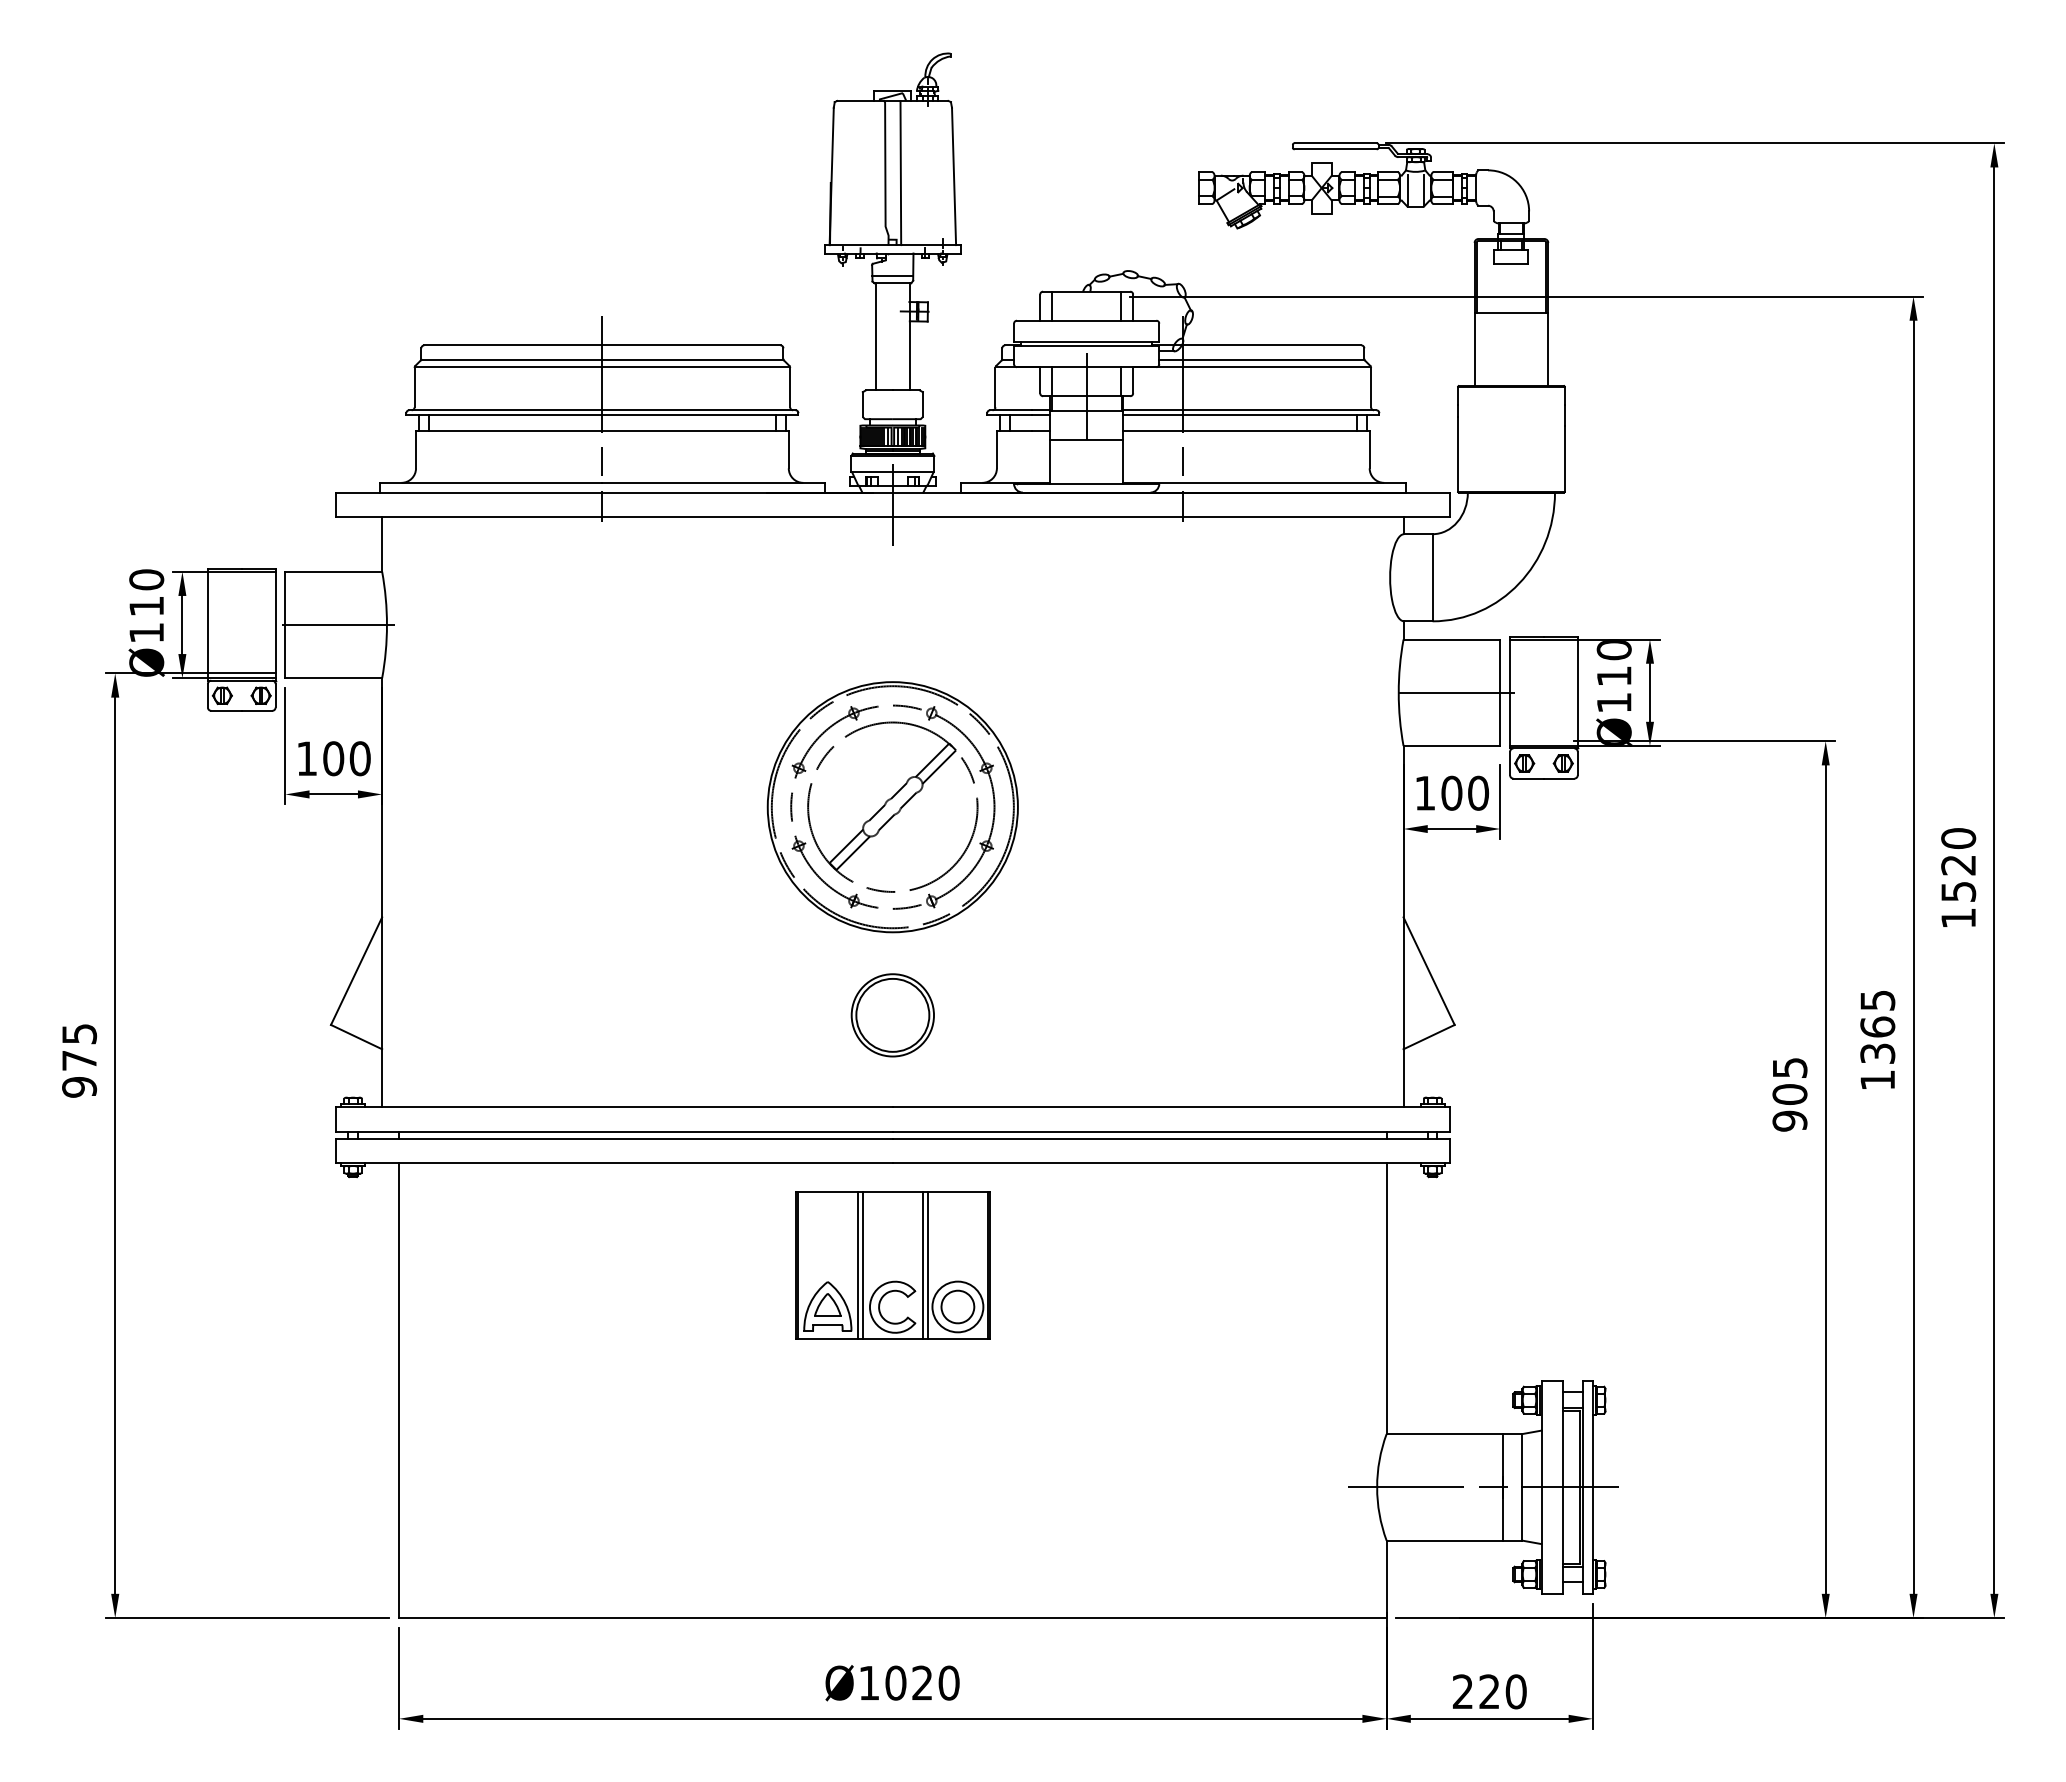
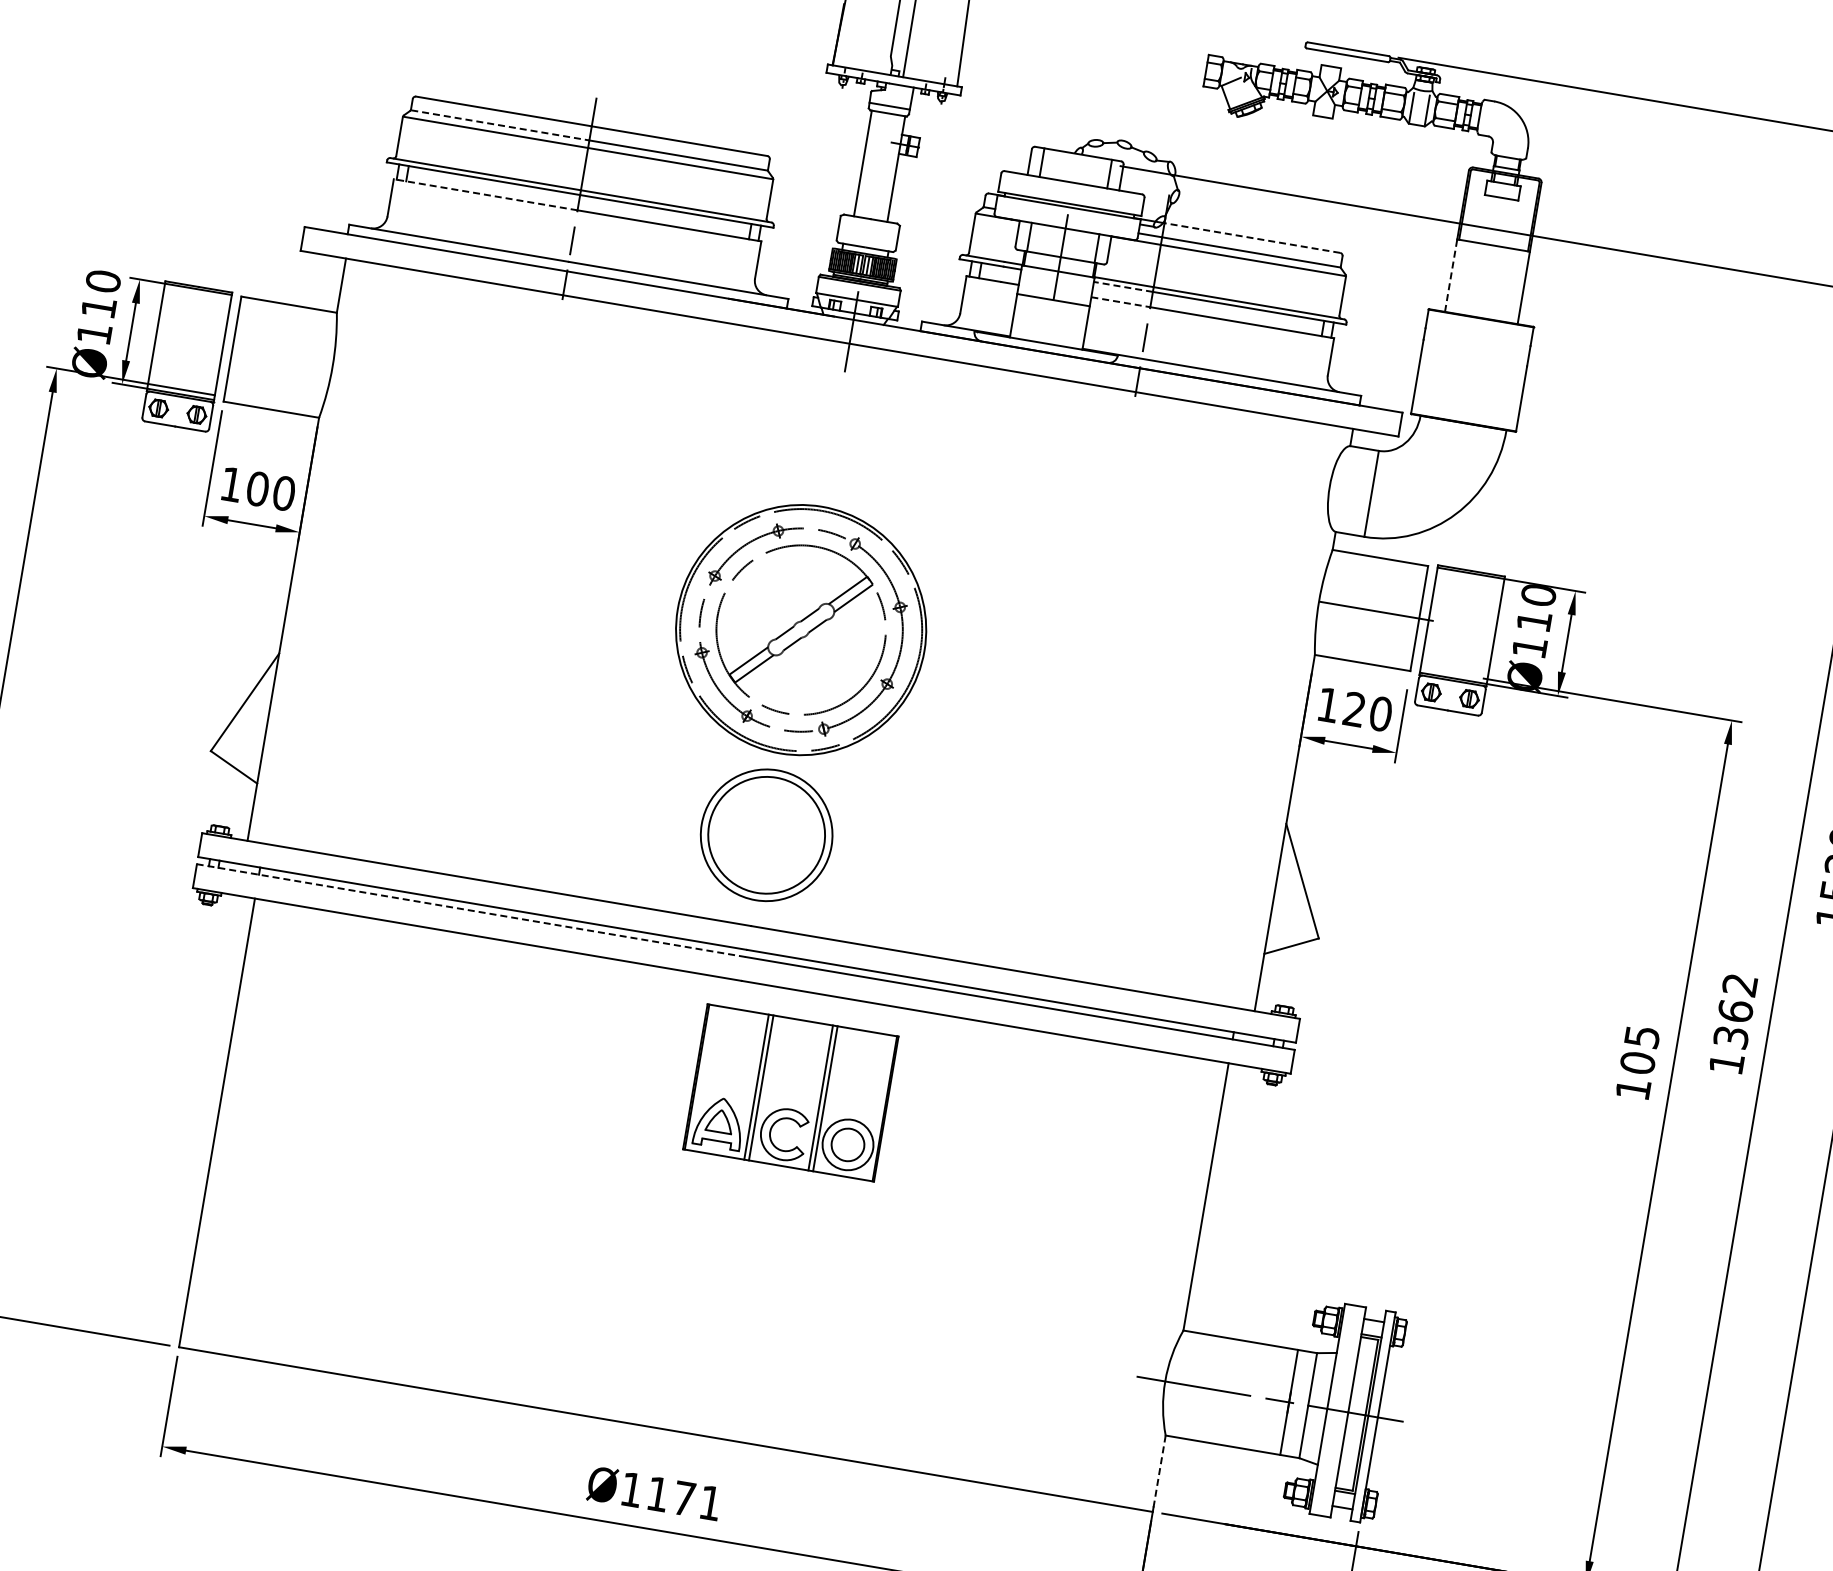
line: (1271, 345) -> (1251, 237), solid -> dashed
line: (1474, 349) -> (1450, 275), solid -> dashed
line: (512, 359) -> (500, 125), solid -> dashed
line: (1153, 415) -> (1123, 287), solid -> dashed
line: (508, 430) -> (485, 194), solid -> dashed
line: (1153, 430) -> (1120, 302), solid -> dashed
line: (338, 625) -> (284, 358), removed
text: (1451, 792) -> (1354, 708), 100 -> 120
text: (1877, 1000) -> (1739, 984), 1365 -> 1362
part: (892, 1015) -> (766, 835), size x1.6
text: (1789, 1120) -> (1632, 1088), 905 -> 105
line: (614, 1138) -> (471, 910), solid -> dashed
part: (892, 1265) -> (790, 1093), moved
line: (1386, 1579) -> (1159, 1473), solid -> dashed
text: (922, 1682) -> (684, 1498), Ø1020 -> Ø1171

